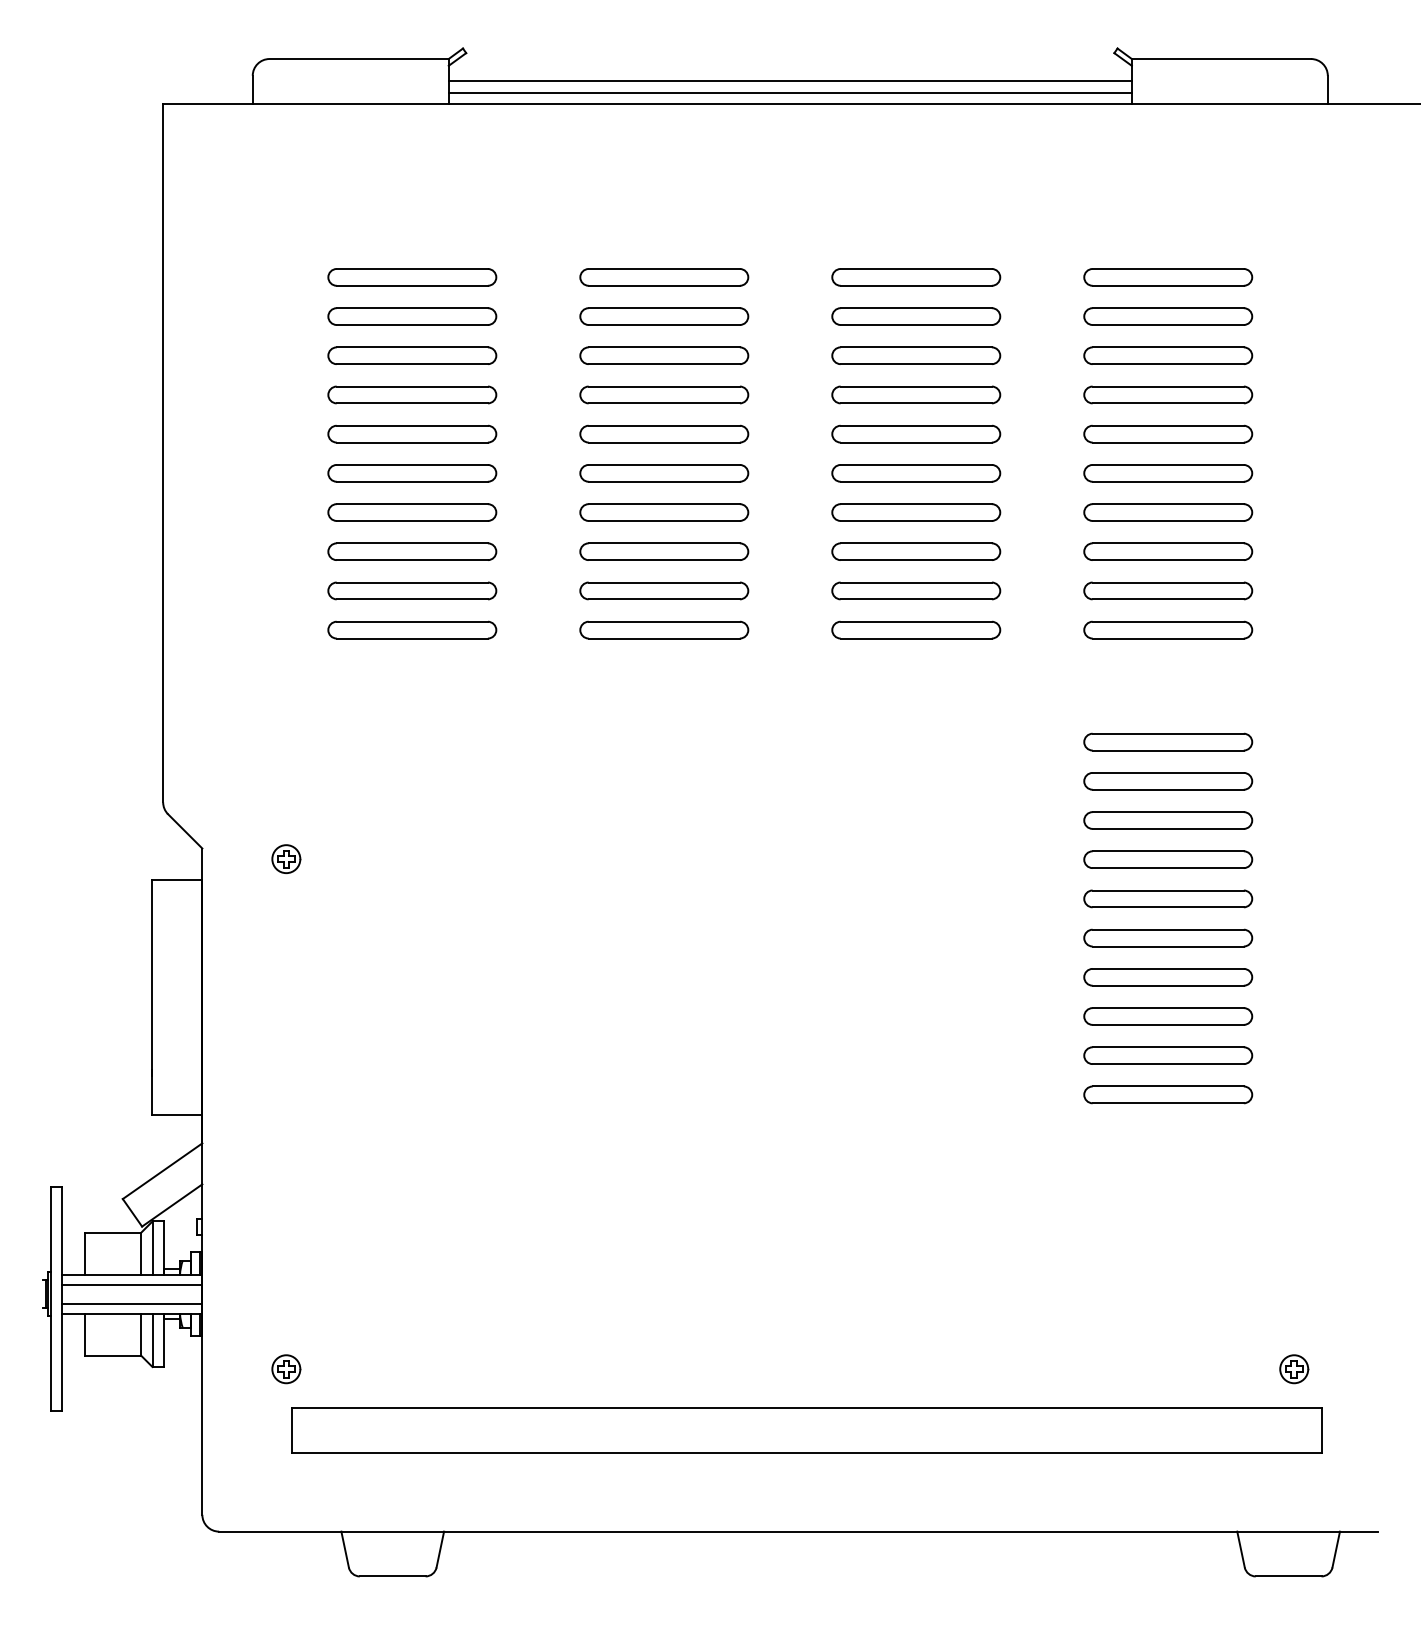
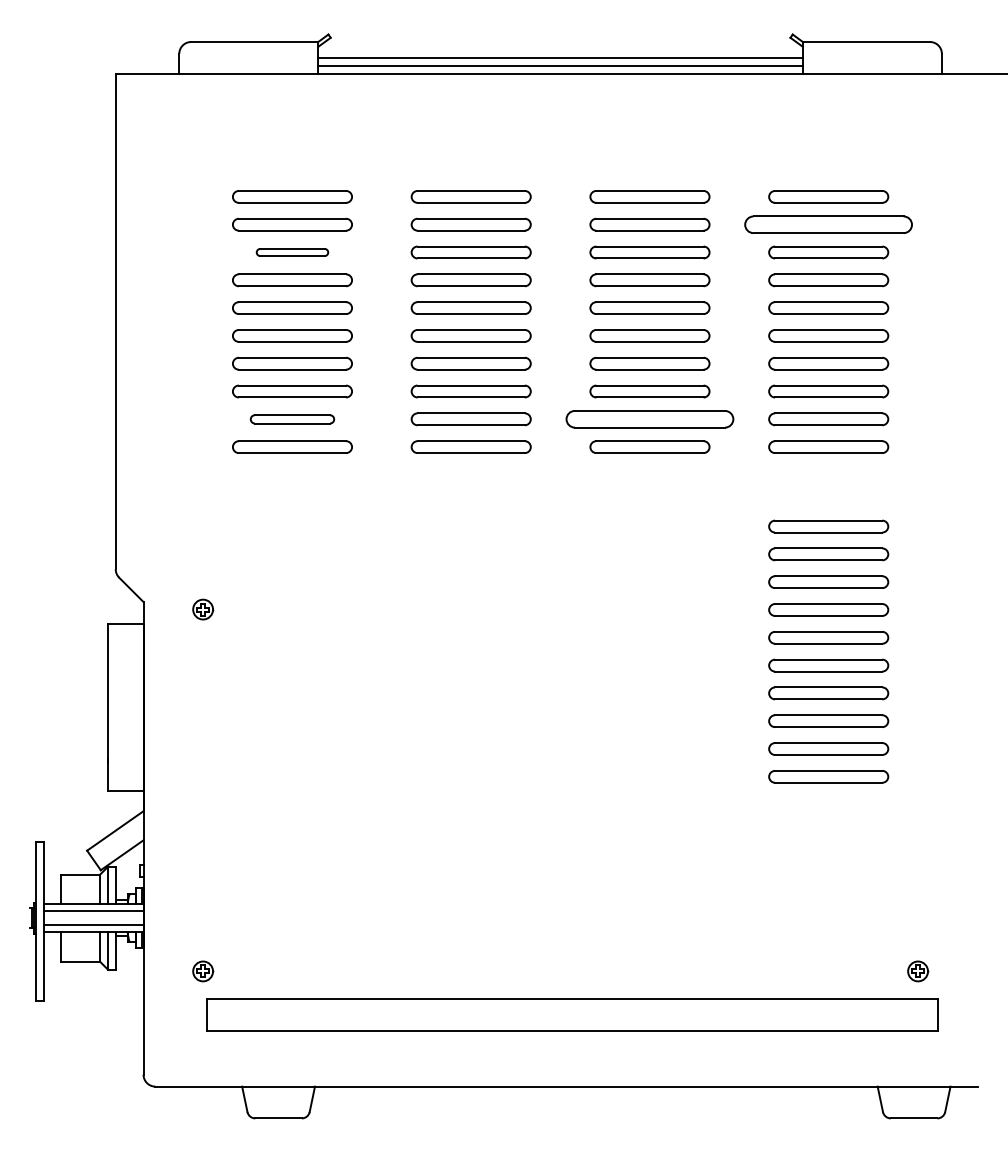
part: (1167, 316) -> (828, 224), size x1.4
part: (412, 355) -> (292, 252), size x0.6
part: (412, 591) -> (292, 419), size x0.7
part: (915, 591) -> (649, 419), size x1.4

